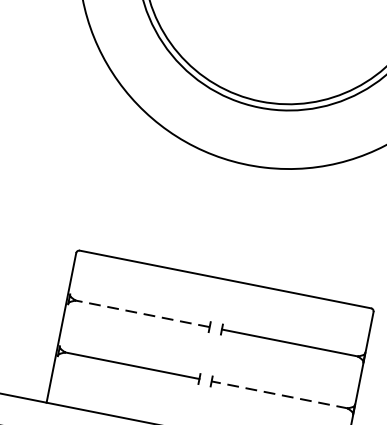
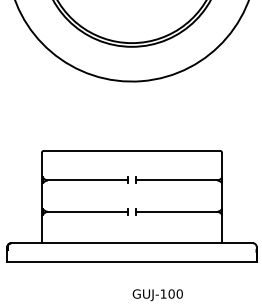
line: (142, 313) -> (87, 180), dashed -> solid
line: (279, 394) -> (176, 211), dashed -> solid

